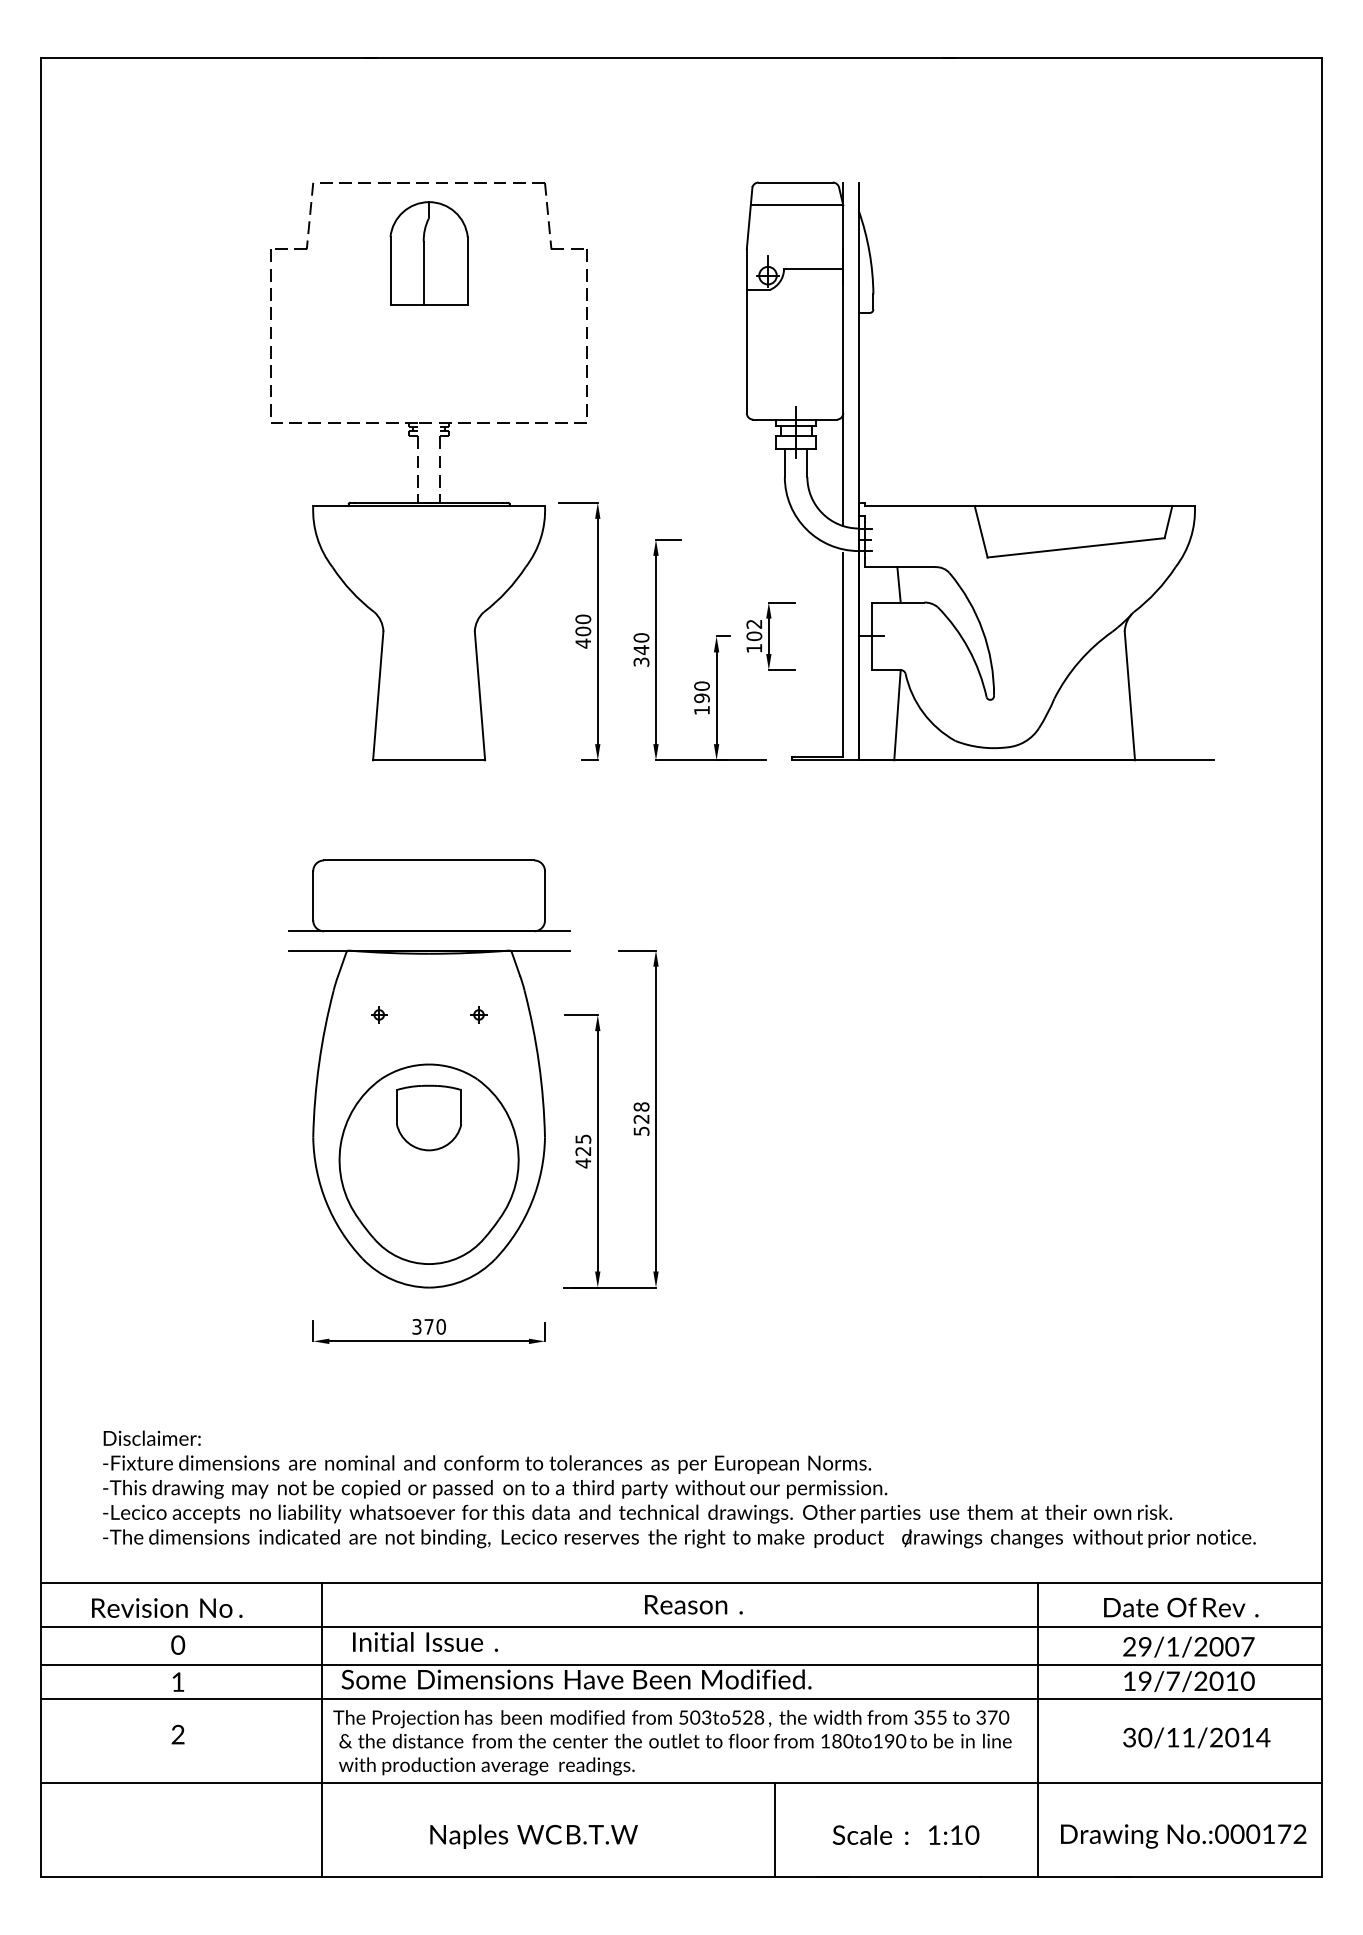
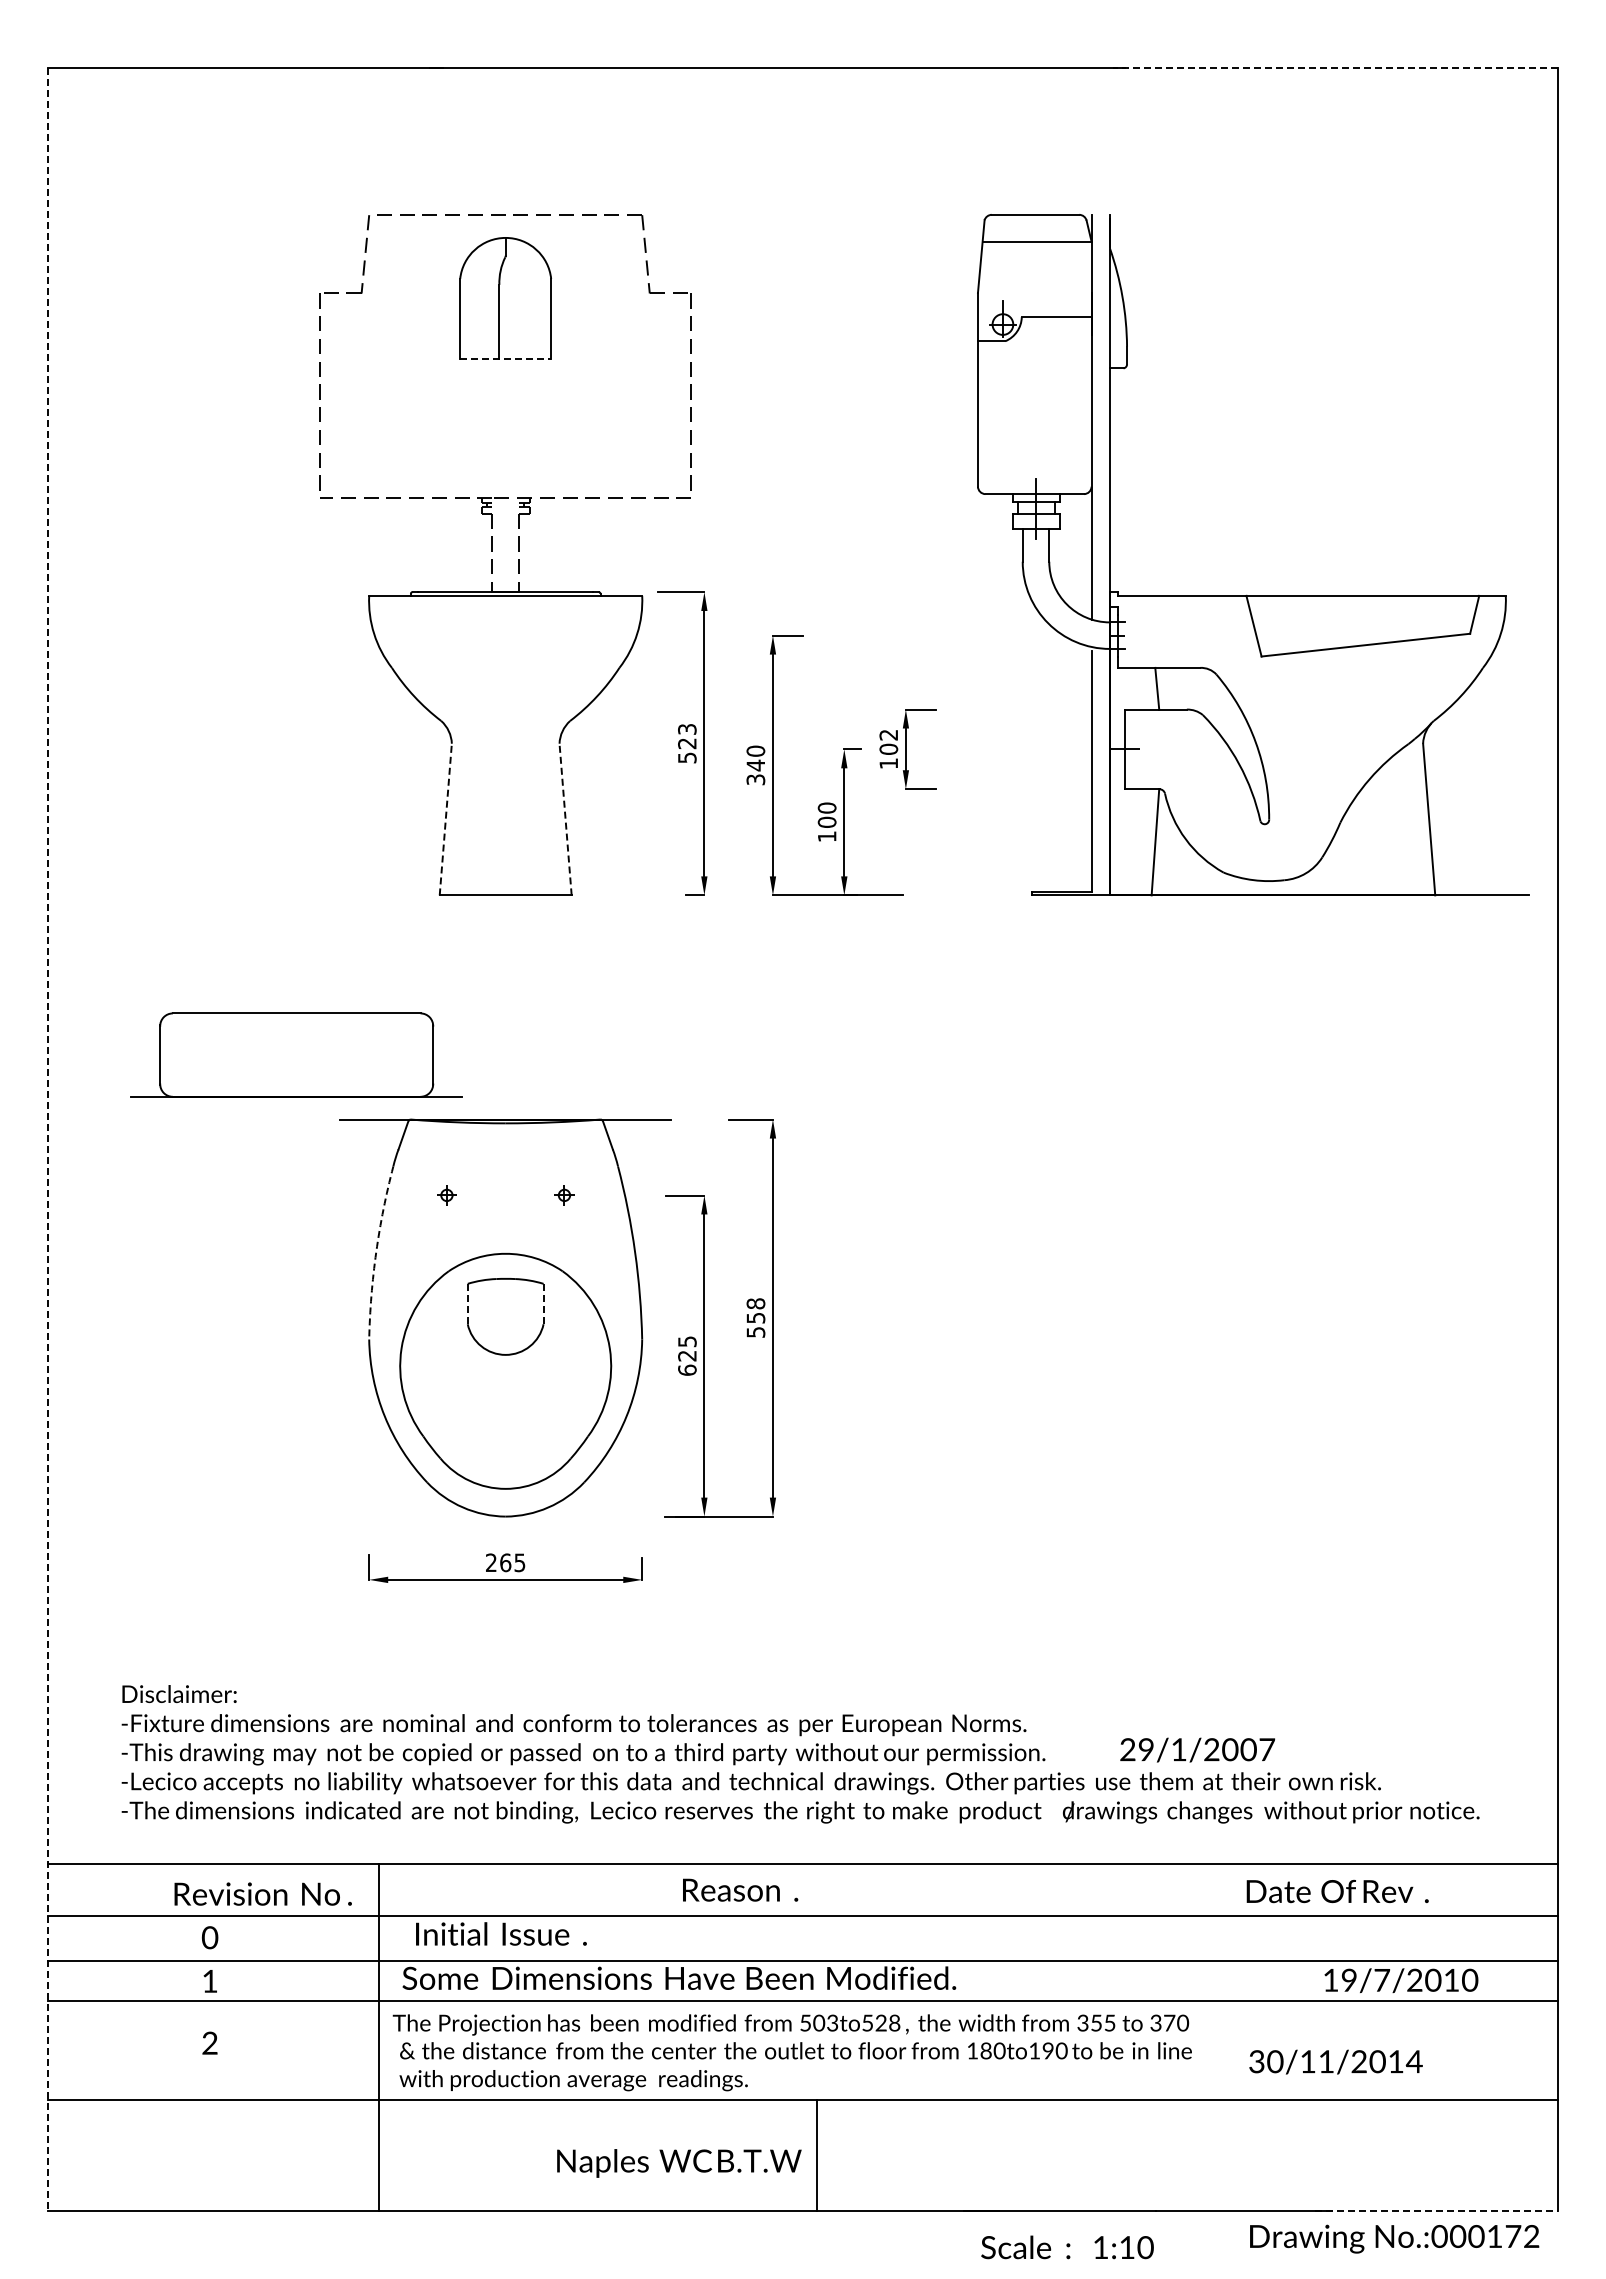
line: (1133, 58) -> (1335, 68), solid -> dashed
line: (429, 305) -> (506, 359), solid -> dashed
part: (974, 504) -> (1246, 594), moved
text: (583, 631) -> (687, 743), 400 -> 523
line: (378, 695) -> (445, 819), solid -> dashed
line: (479, 695) -> (565, 819), solid -> dashed
text: (702, 698) -> (827, 822), 190 -> 100
part: (428, 895) -> (296, 1054), moved
line: (41, 967) -> (48, 1139), solid -> dashed
arc: (319, 1063) -> (376, 1252), solid -> dashed
line: (396, 1106) -> (467, 1303), solid -> dashed
line: (461, 1107) -> (543, 1304), solid -> dashed
text: (641, 1119) -> (755, 1318), 528 -> 558
text: (583, 1163) -> (687, 1370), 425 -> 625
text: (428, 1326) -> (505, 1562), 370 -> 265
text: (693, 1604) -> (740, 1889), moved
text: (166, 1607) -> (262, 1893), moved
text: (1181, 1607) -> (1337, 1891), moved
text: (1188, 1646) -> (1197, 1749), moved
line: (1038, 1729) -> (1223, 2037), removed
text: (1196, 1737) -> (1335, 2061), moved
line: (774, 1829) -> (816, 2155), moved
text: (906, 1835) -> (1067, 2247), moved
text: (1183, 1835) -> (1394, 2238), moved
text: (534, 1836) -> (679, 2163), moved
line: (1219, 1876) -> (1436, 2210), solid -> dashed

